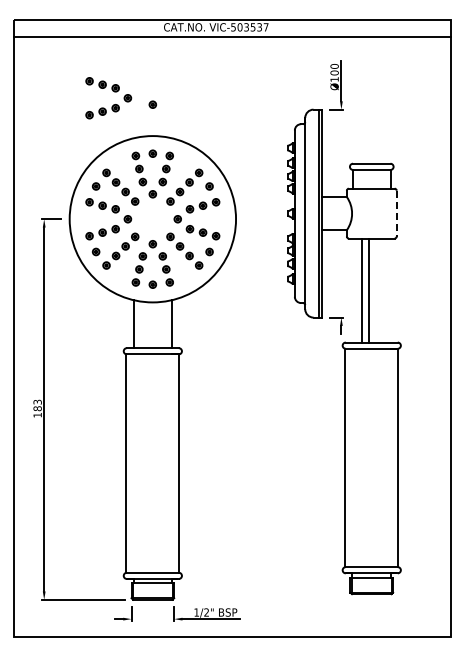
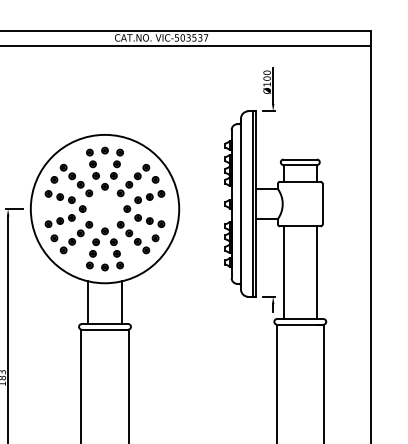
part: (113, 104) -> (69, 106), removed
part: (152, 104) -> (104, 106), removed
line: (396, 213) -> (322, 203), dashed -> solid
line: (361, 290) -> (316, 272), moved
line: (369, 290) -> (283, 272), moved

